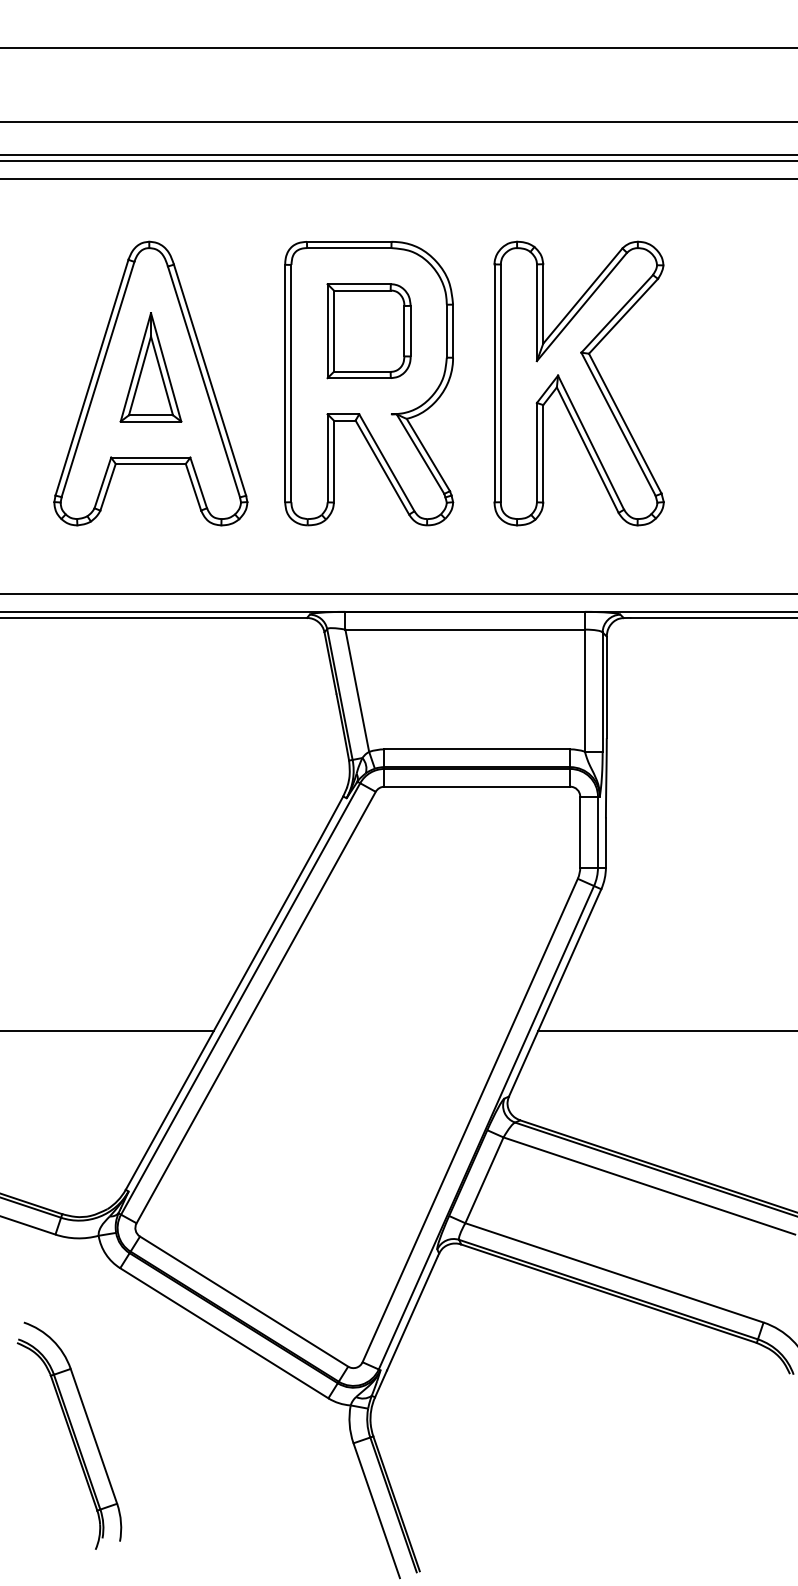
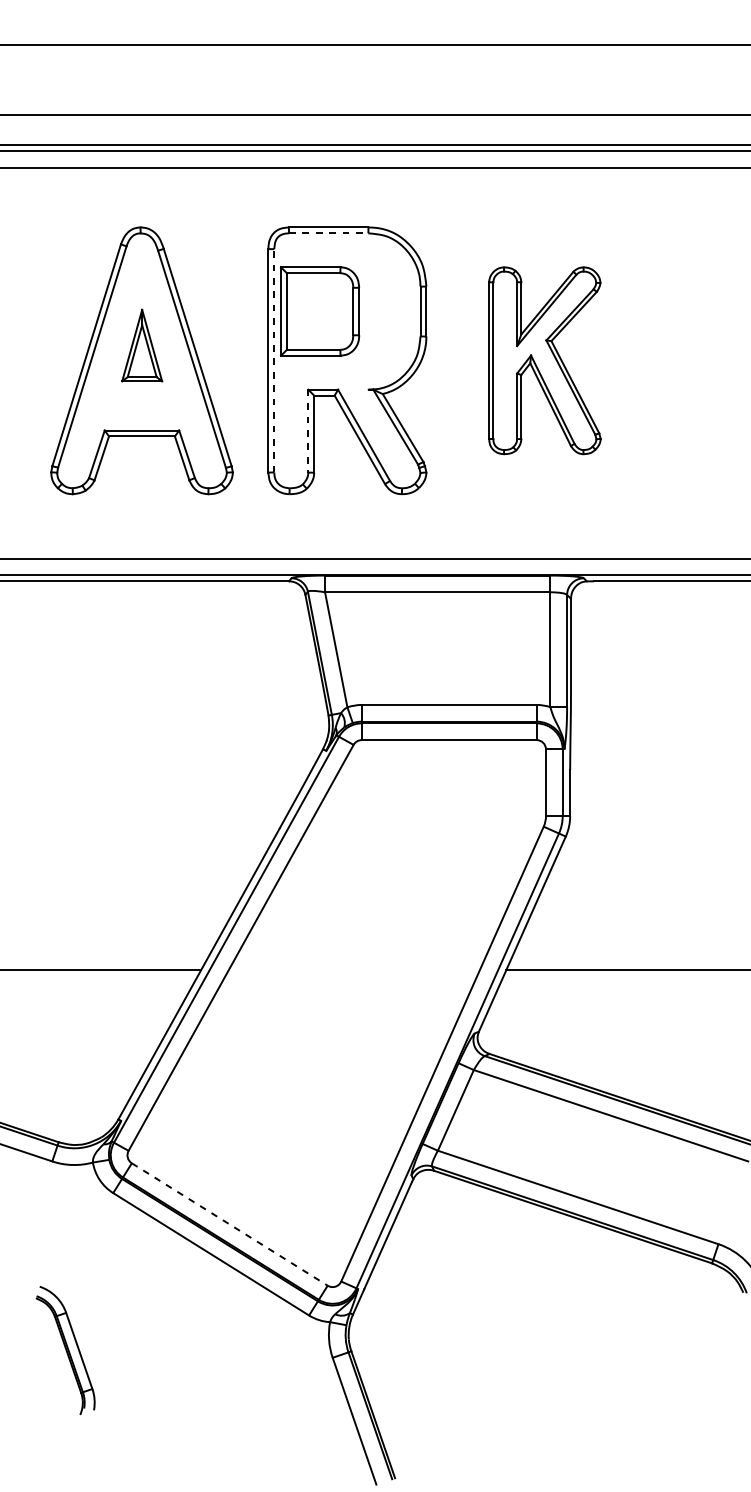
line: (349, 248) -> (328, 233), solid -> dashed
part: (368, 331) -> (319, 311), moved
part: (150, 367) -> (141, 345), size x0.7
line: (291, 383) -> (274, 360), solid -> dashed
part: (578, 383) -> (544, 360), size x0.7
line: (327, 458) -> (308, 431), solid -> dashed
line: (244, 1301) -> (230, 1224), solid -> dashed
part: (69, 1435) -> (65, 1350), size x0.6

